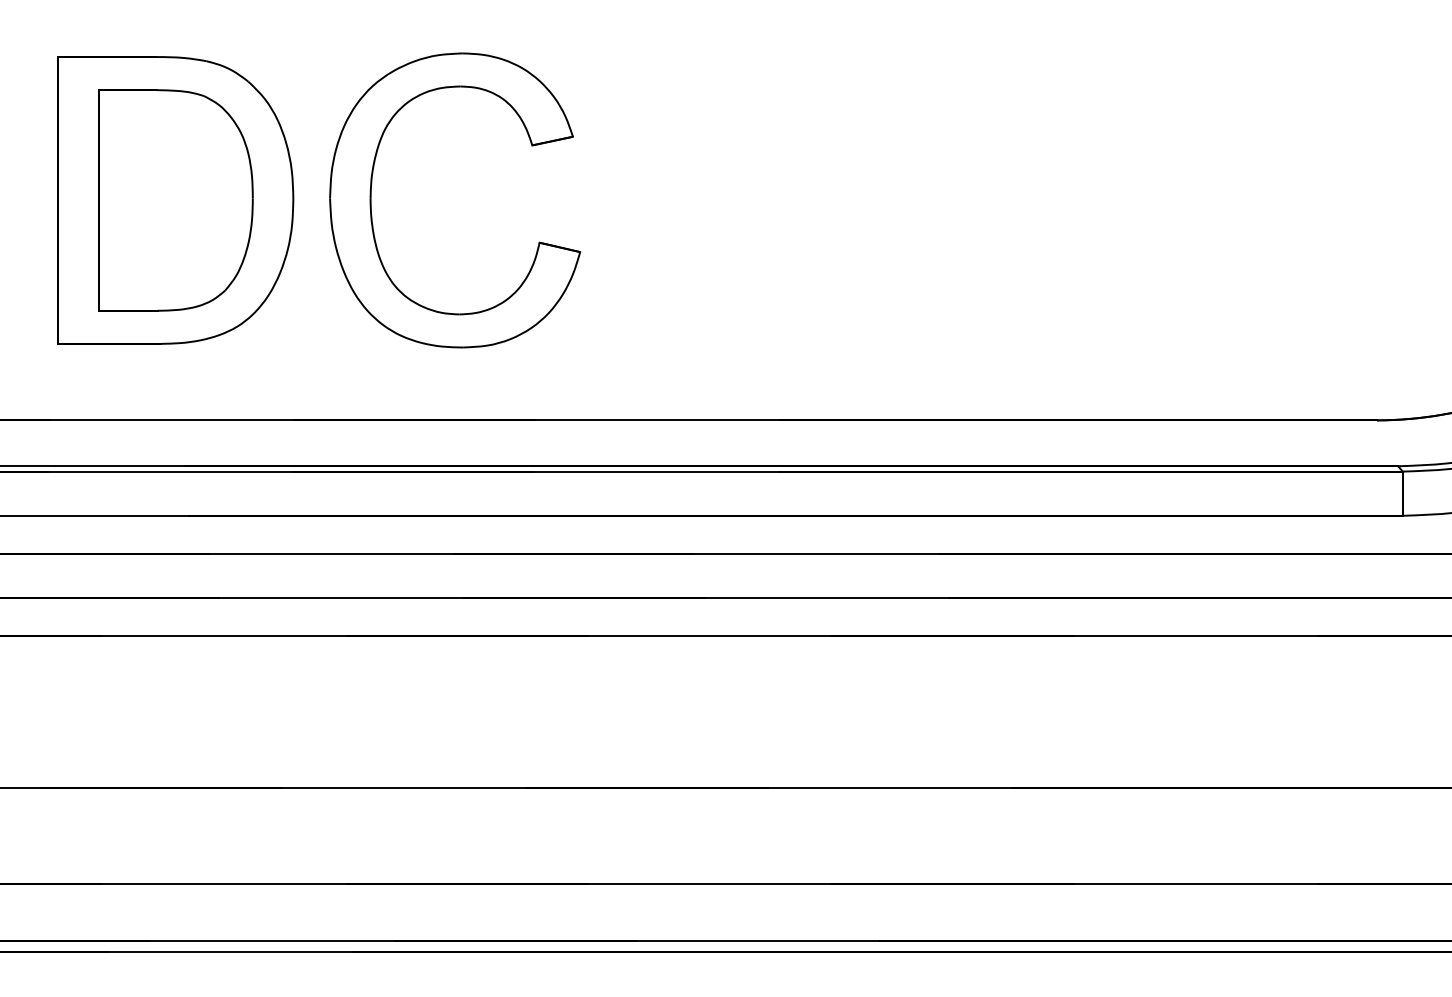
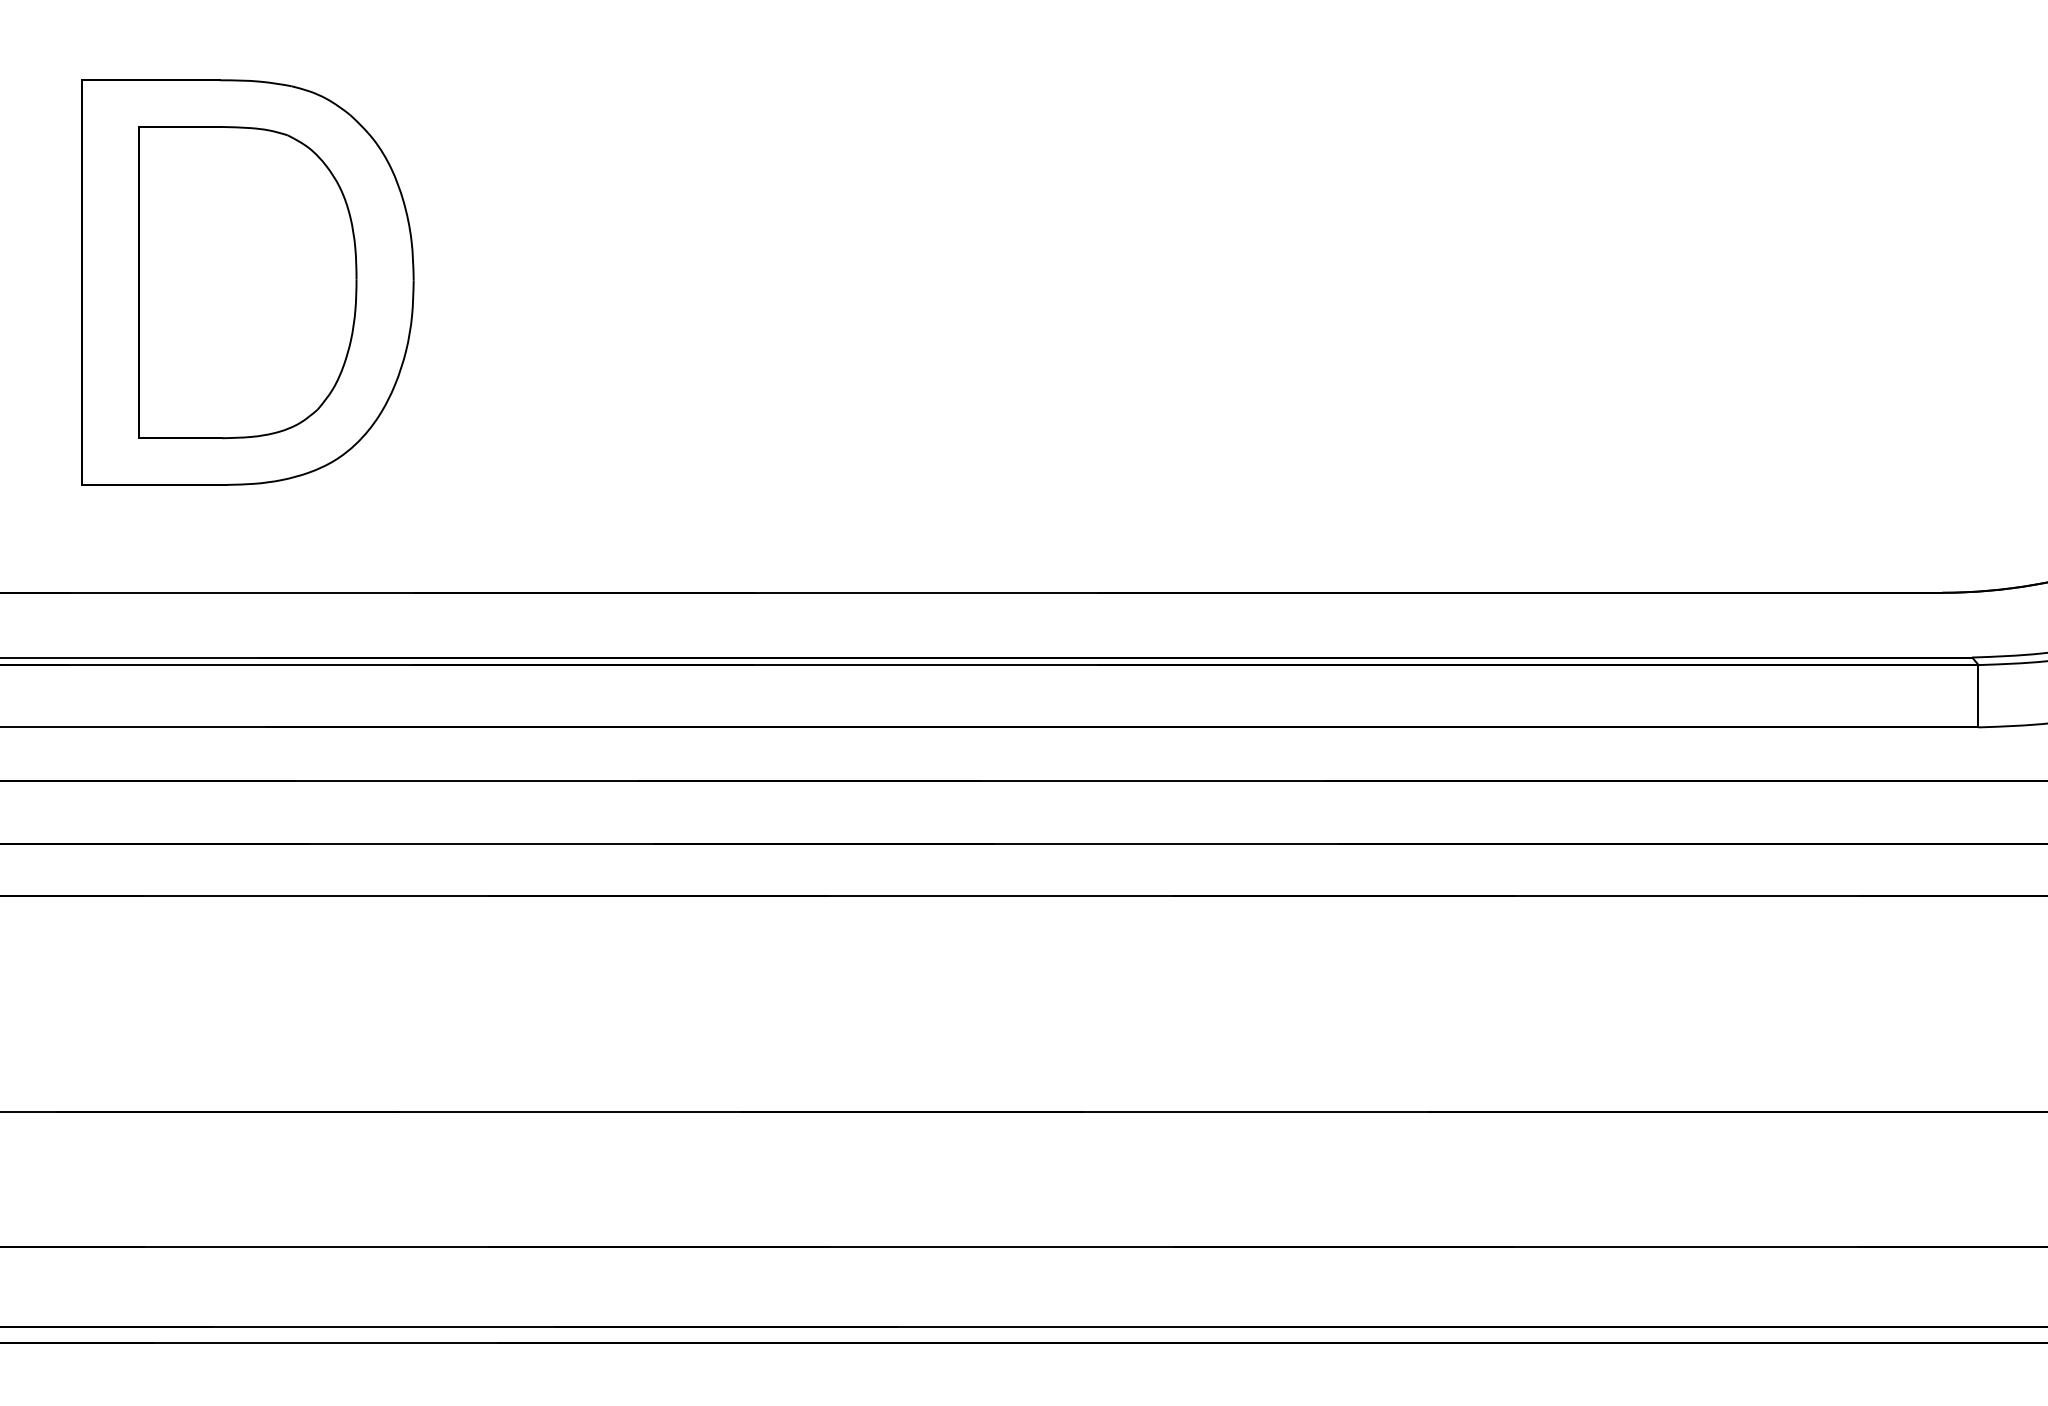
part: (371, 200) -> (523, 282), removed

